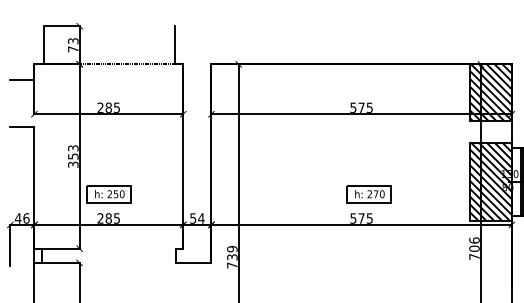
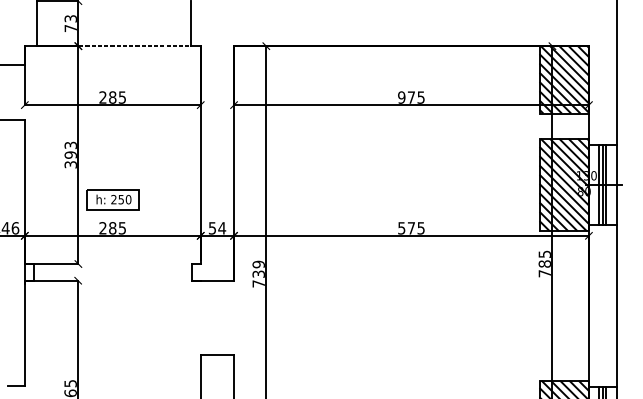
text: (353, 107) -> (401, 97), 575 -> 975
text: (73, 156) -> (70, 154), 353 -> 393
part: (369, 194) -> (420, 199), removed
text: (474, 244) -> (544, 258), 706 -> 785

